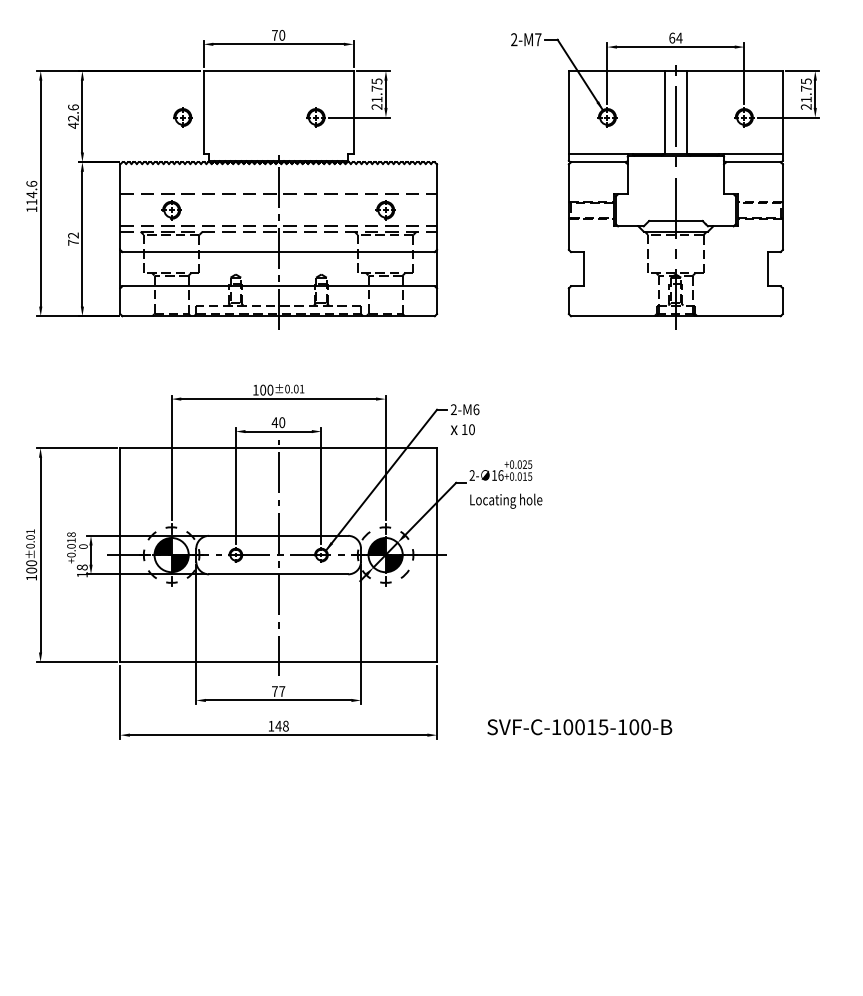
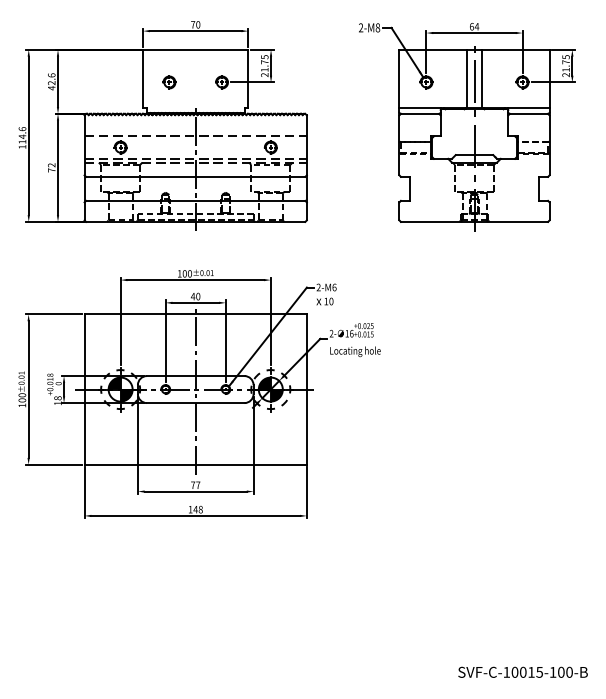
text: (537, 39) -> (377, 27), 2-M7 -> 2-M8
part: (182, 117) -> (169, 82), moved
text: (578, 725) -> (522, 671), moved

